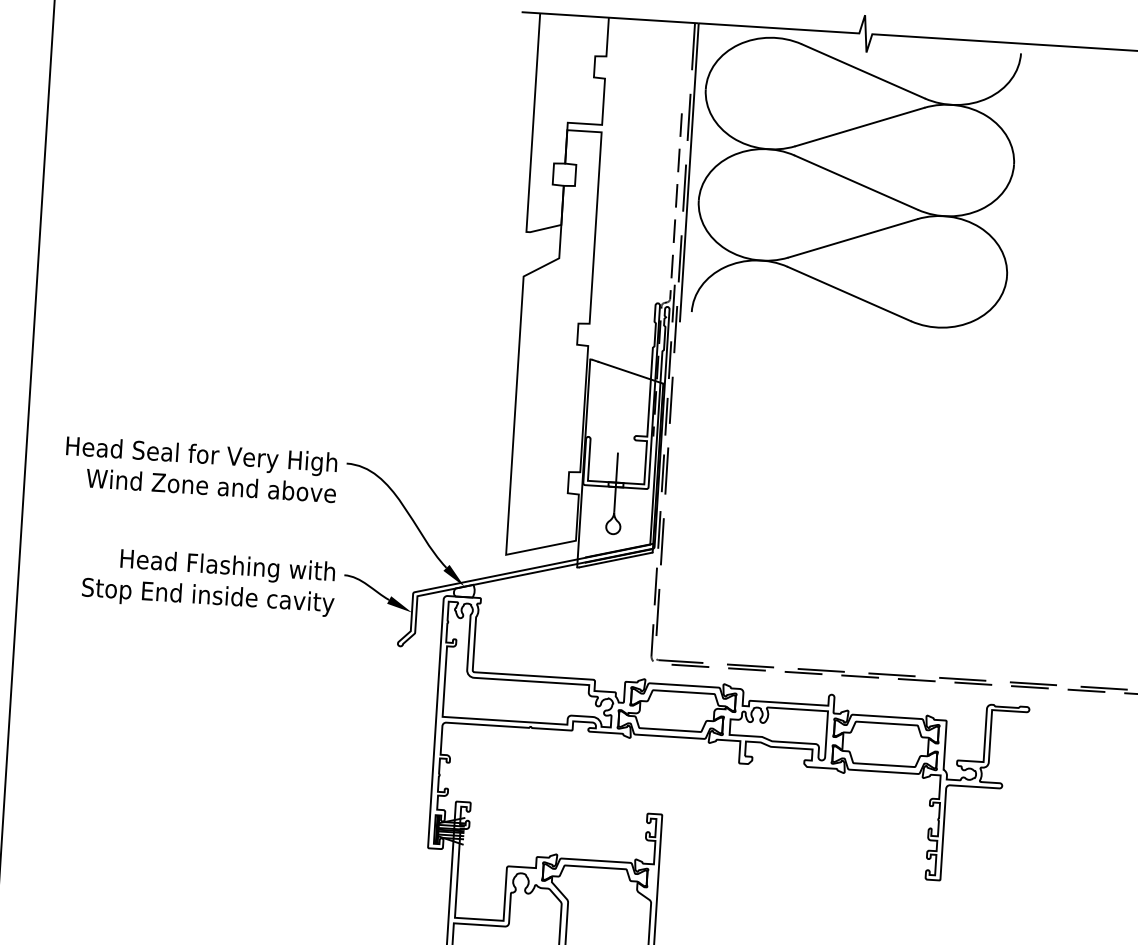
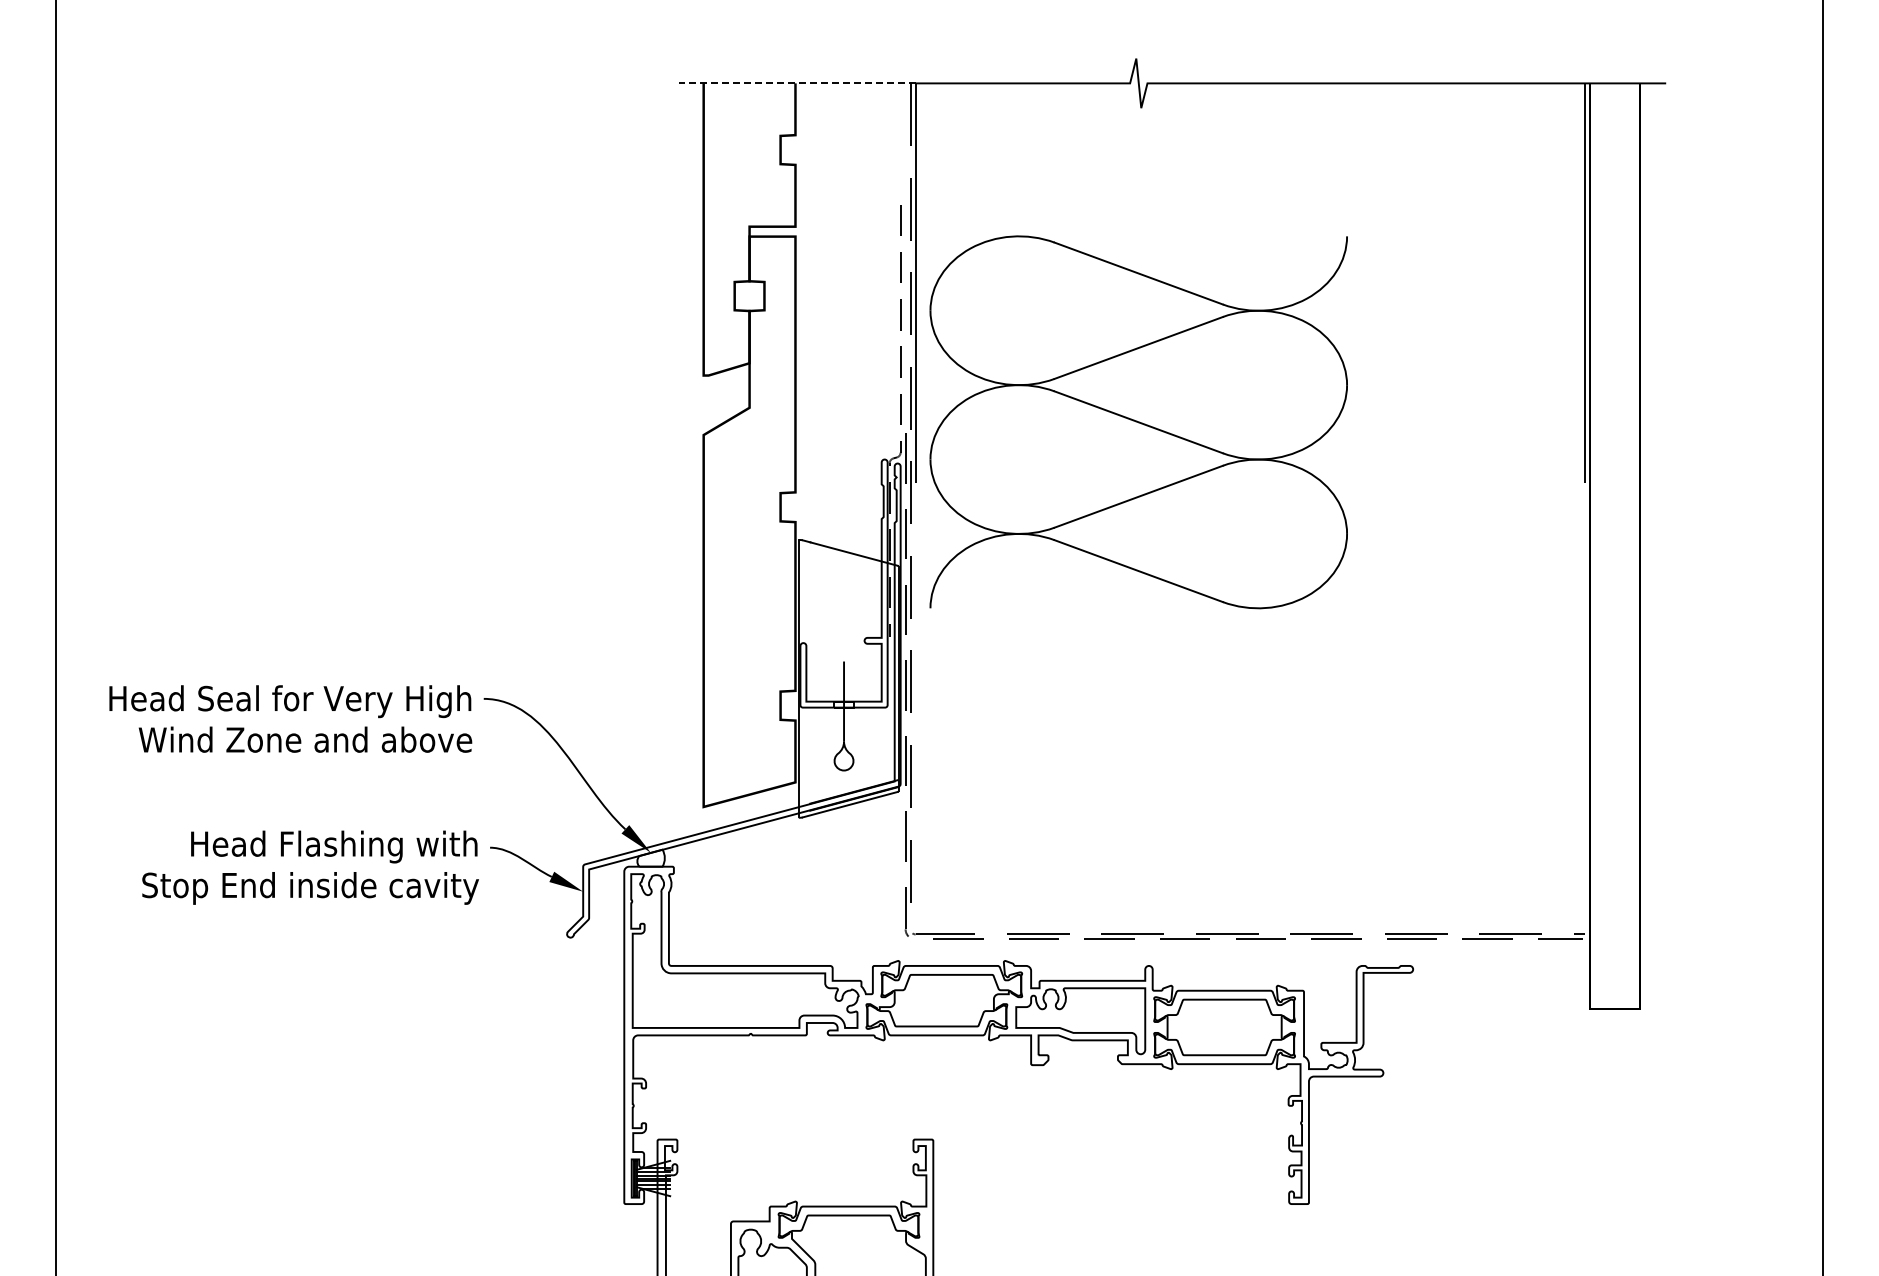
line: (609, 17) -> (796, 83), solid -> dashed
part: (856, 182) -> (1138, 422), moved

